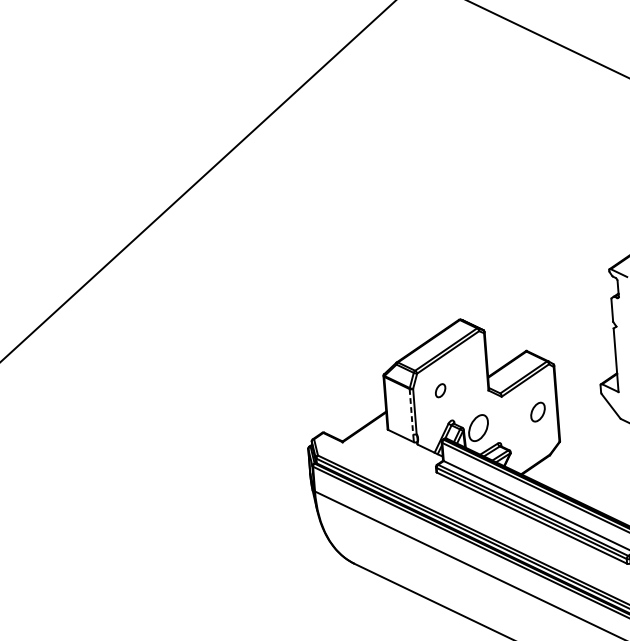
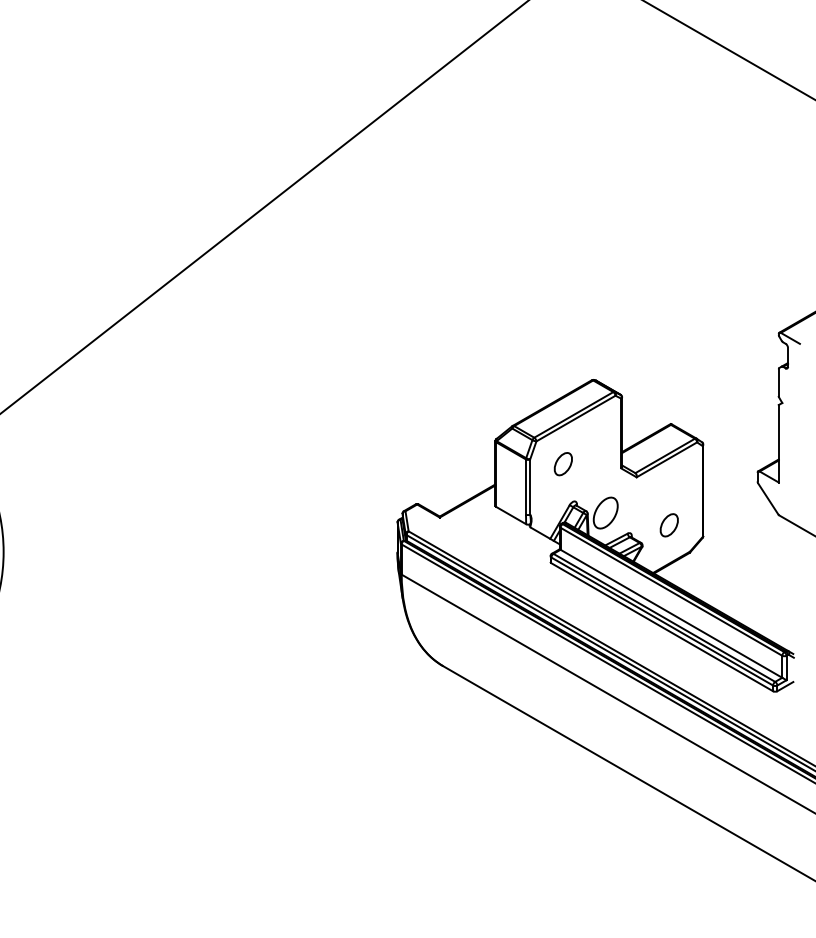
part: (439, 390) -> (562, 464), size x1.43
line: (411, 412) -> (525, 487), dashed -> solid
part: (537, 412) -> (668, 525), moved

